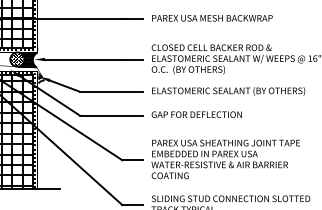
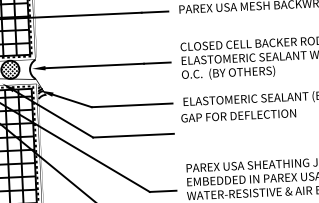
hatch: (27, 59) -> (23, 69), removed
text: (196, 114) -> (238, 115), moved

